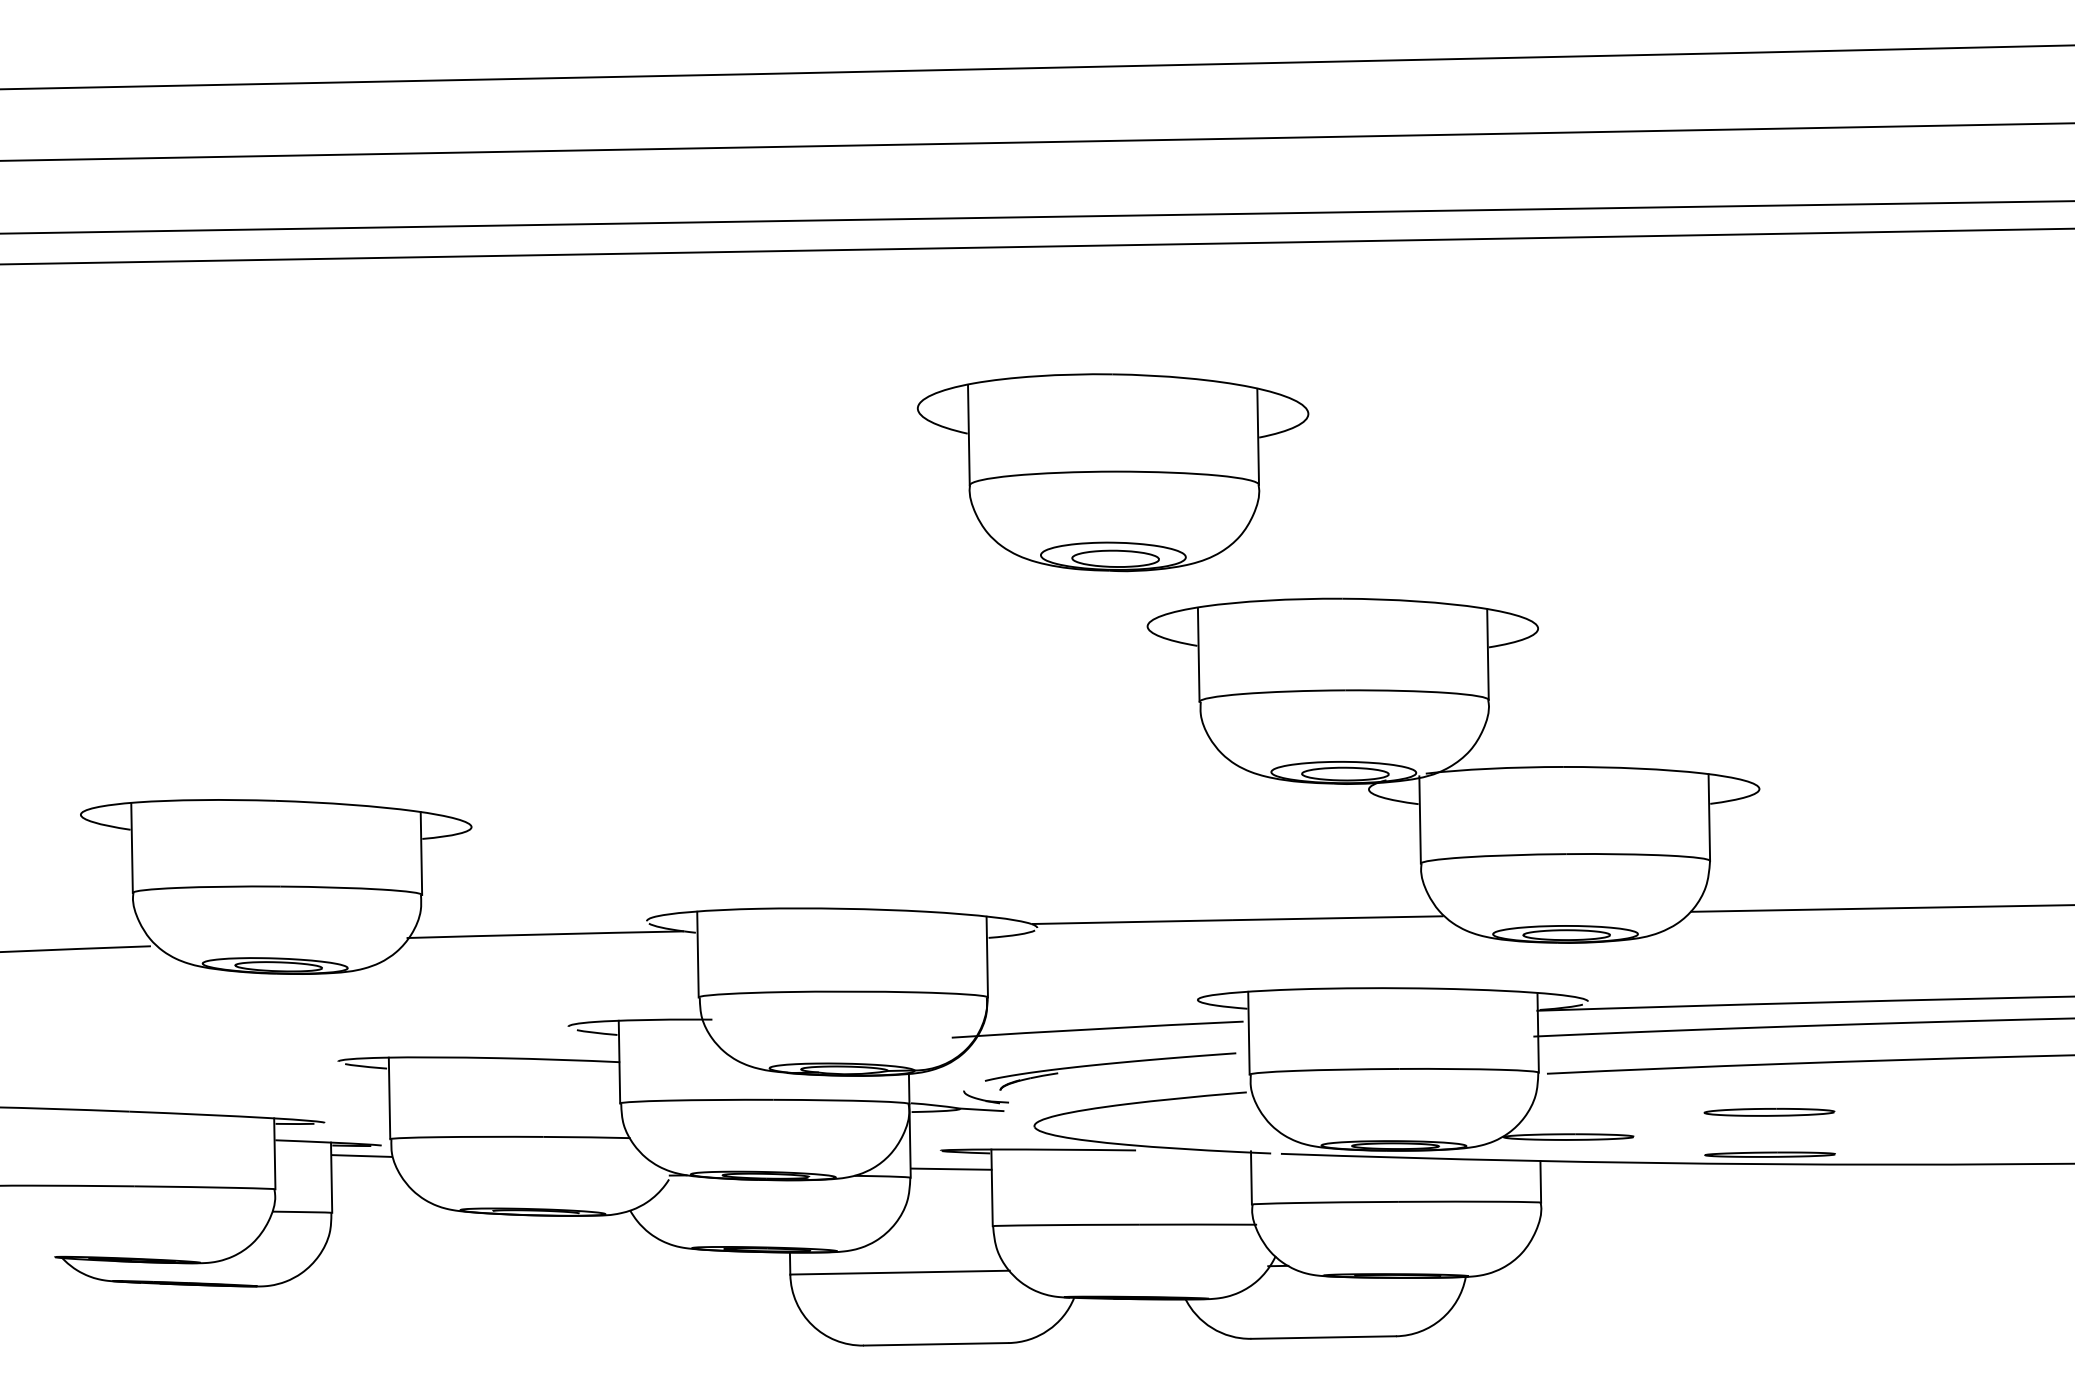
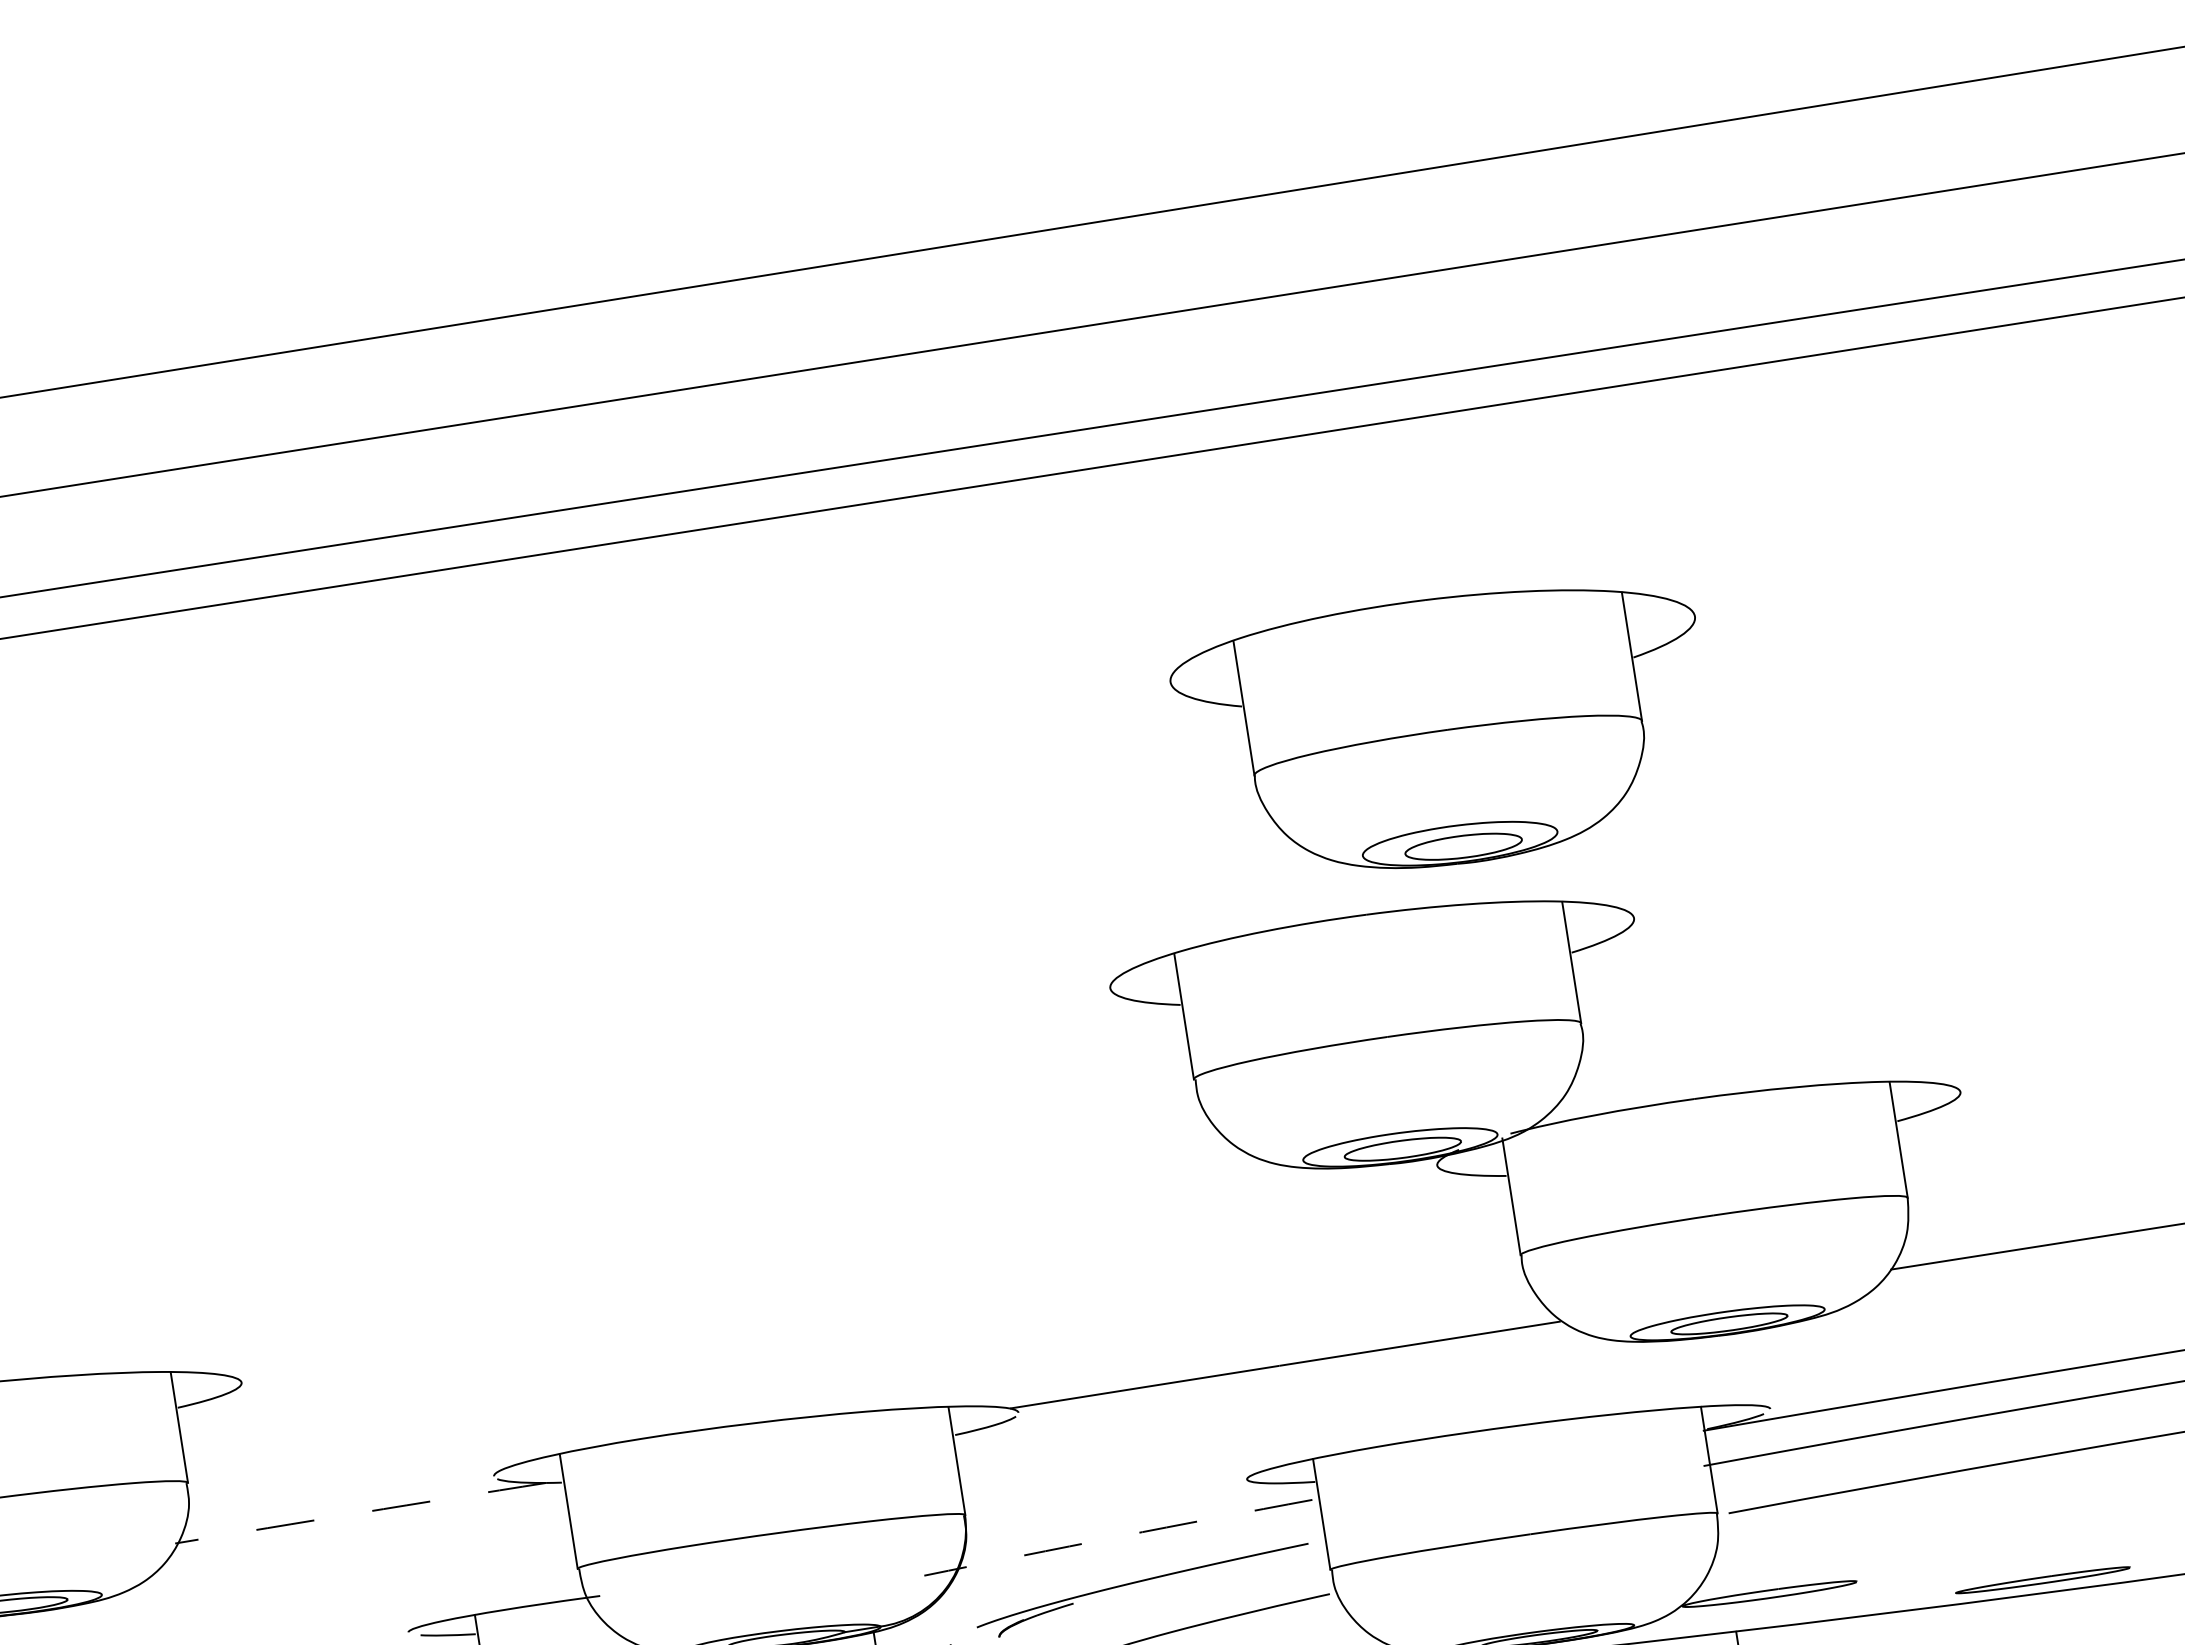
part: (1112, 472) -> (1443, 731), moved
arc: (545, 934) -> (360, 1512), solid -> dashed
arc: (1097, 1028) -> (1117, 1536), solid -> dashed
part: (1769, 1112) -> (2034, 1523), removed

